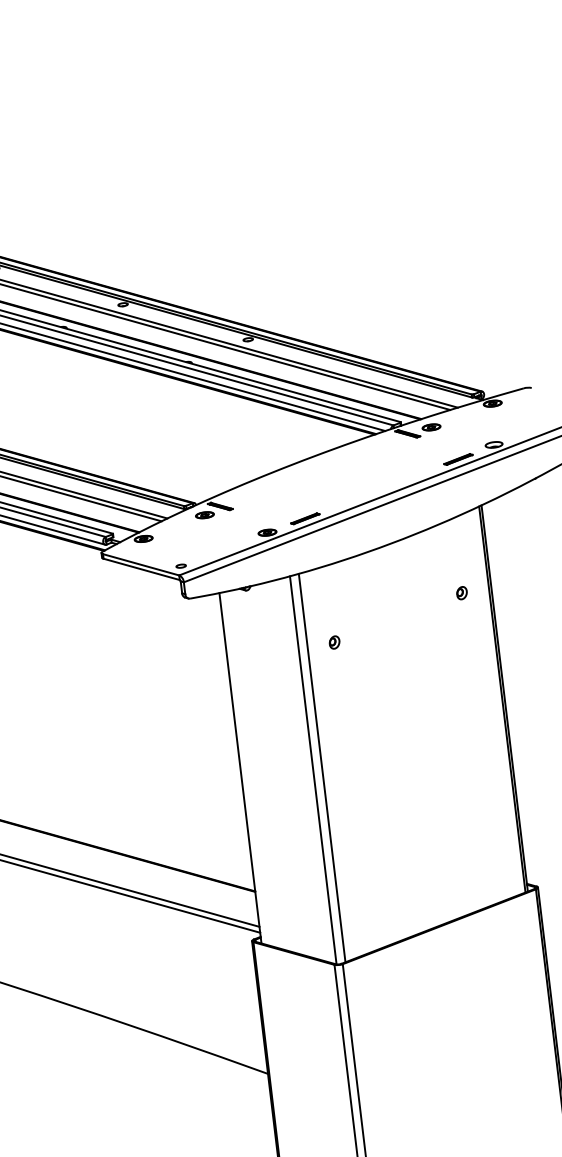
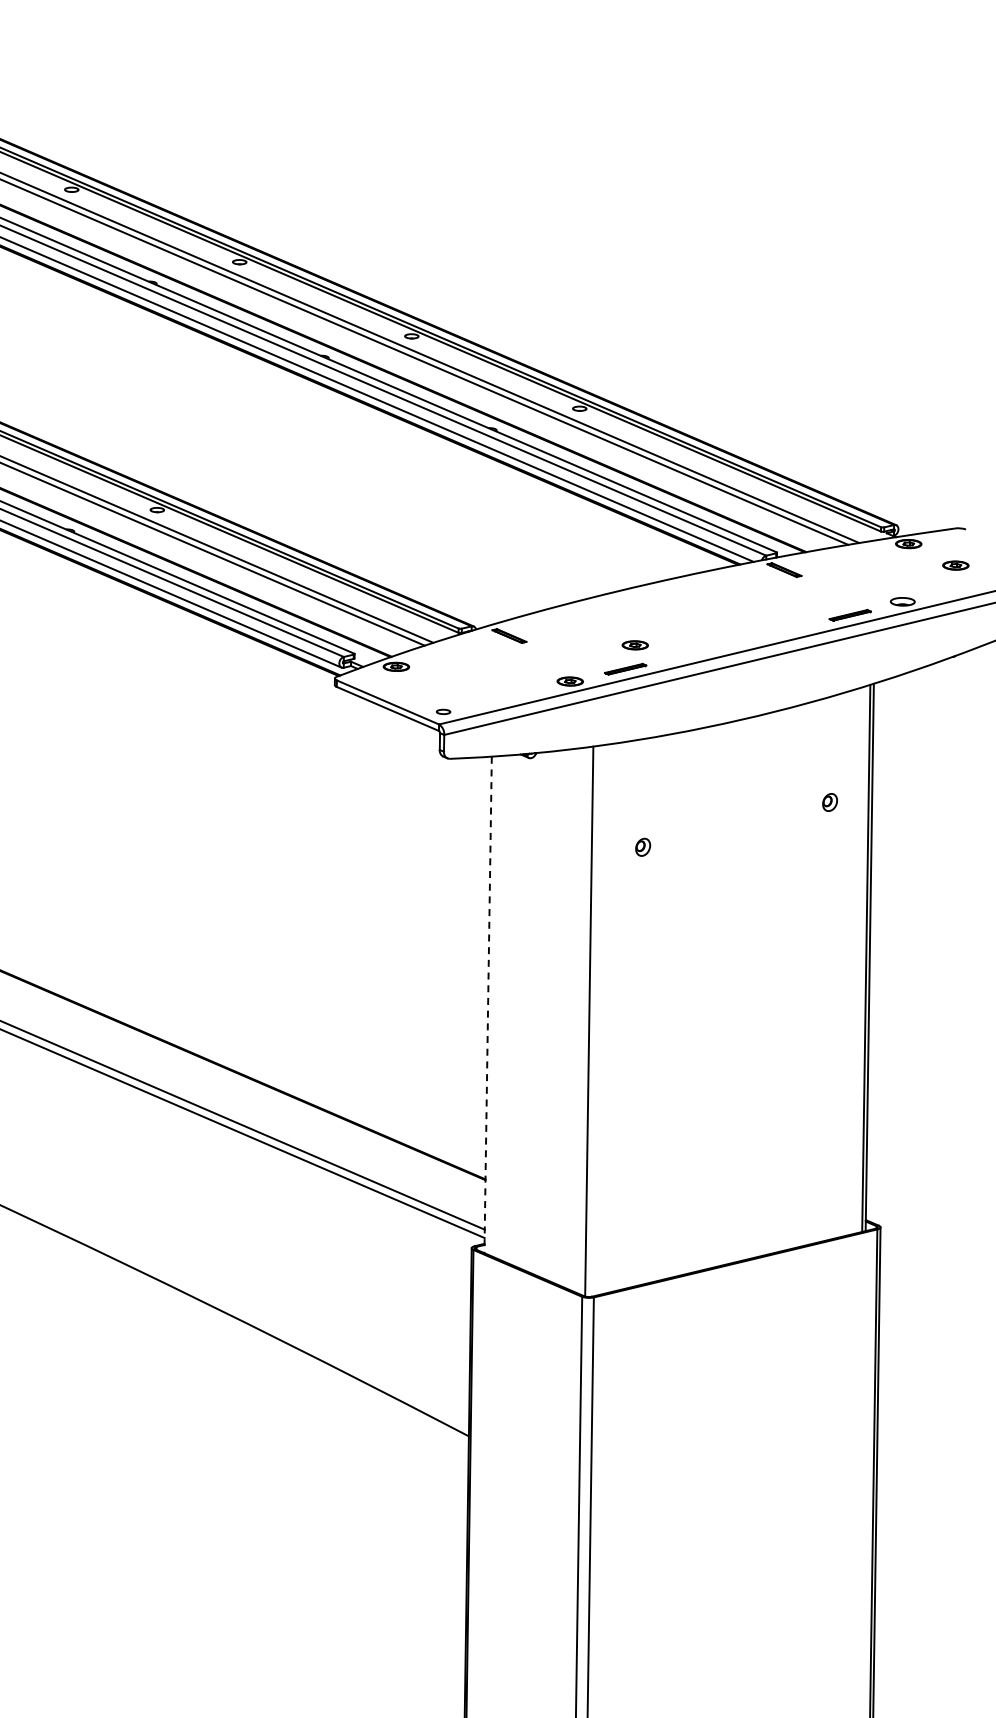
part: (431, 427) -> (955, 565), moved
part: (204, 515) -> (634, 645), moved
line: (321, 767) -> (601, 1019), removed
line: (240, 768) -> (488, 1005), solid -> dashed

